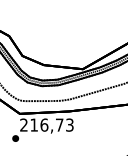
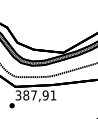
text: (46, 125) -> (35, 95), 216,73 -> 387,91

